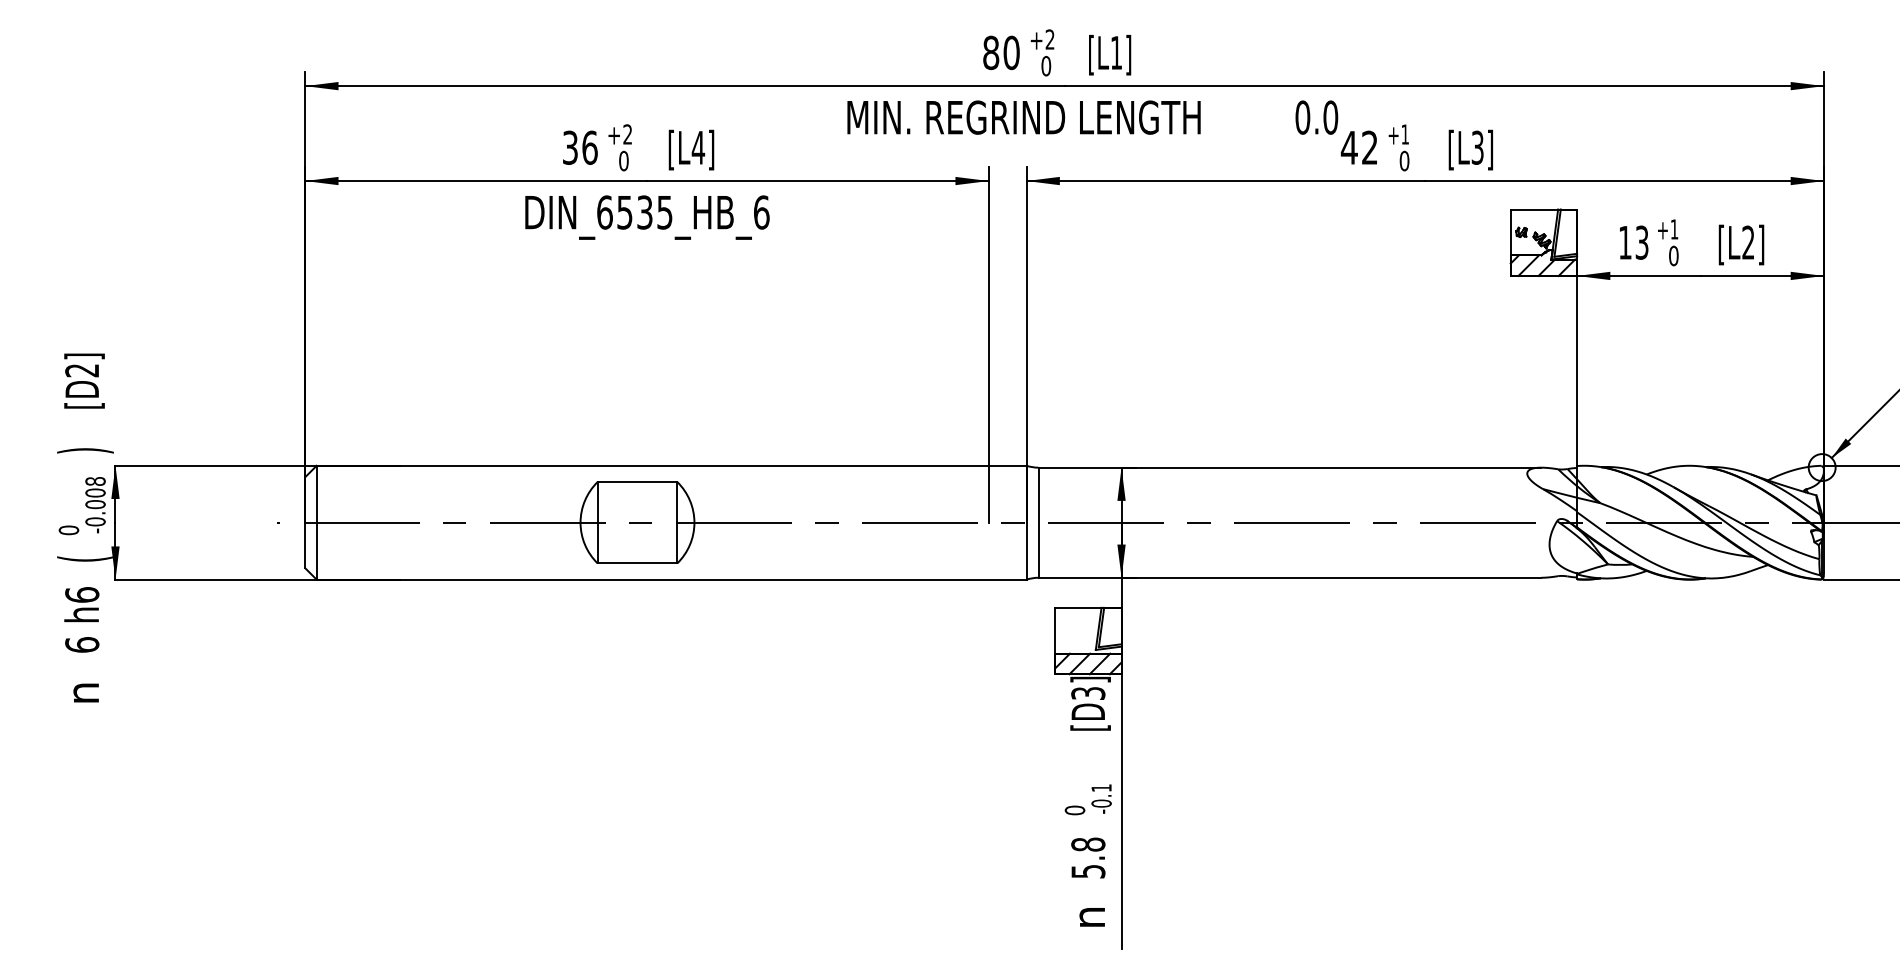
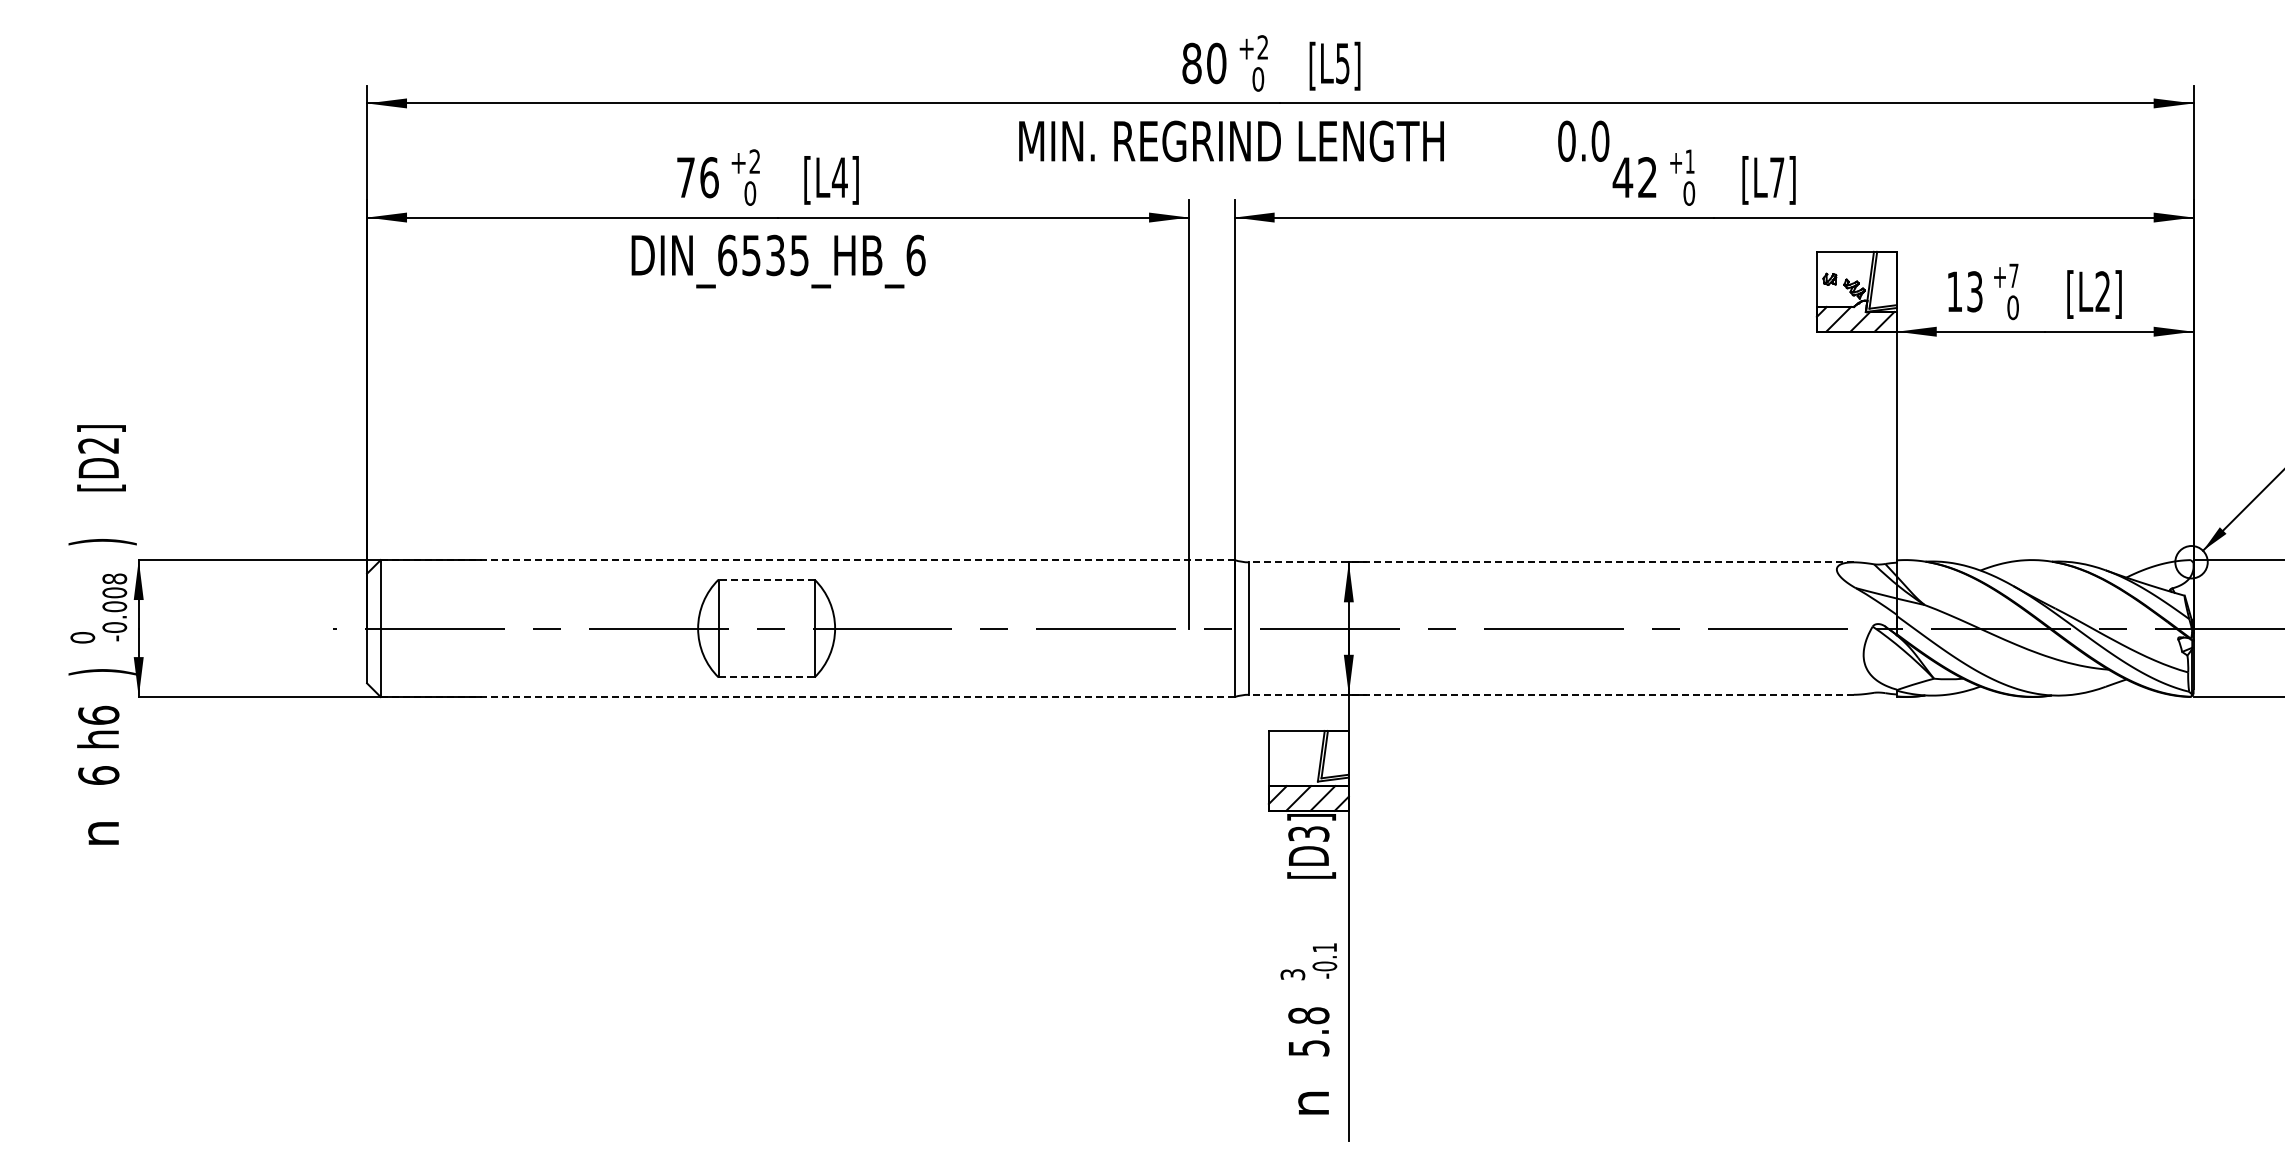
text: (1116, 52) -> (1342, 63), [L1] -> [L5]
text: (570, 147) -> (685, 177), 36 -> 76
text: (1477, 147) -> (1777, 177), [L3] -> [L7]
text: (1674, 229) -> (2013, 275), +1 -> +7
line: (671, 466) -> (807, 560), solid -> dashed
line: (1289, 467) -> (1550, 562), solid -> dashed
line: (637, 481) -> (766, 579), solid -> dashed
text: (84, 559) -> (101, 672), ( -> )
line: (637, 563) -> (766, 677), solid -> dashed
line: (1289, 577) -> (1550, 694), solid -> dashed
line: (671, 580) -> (807, 697), solid -> dashed
text: (1074, 810) -> (1292, 974), 0 -> 3

